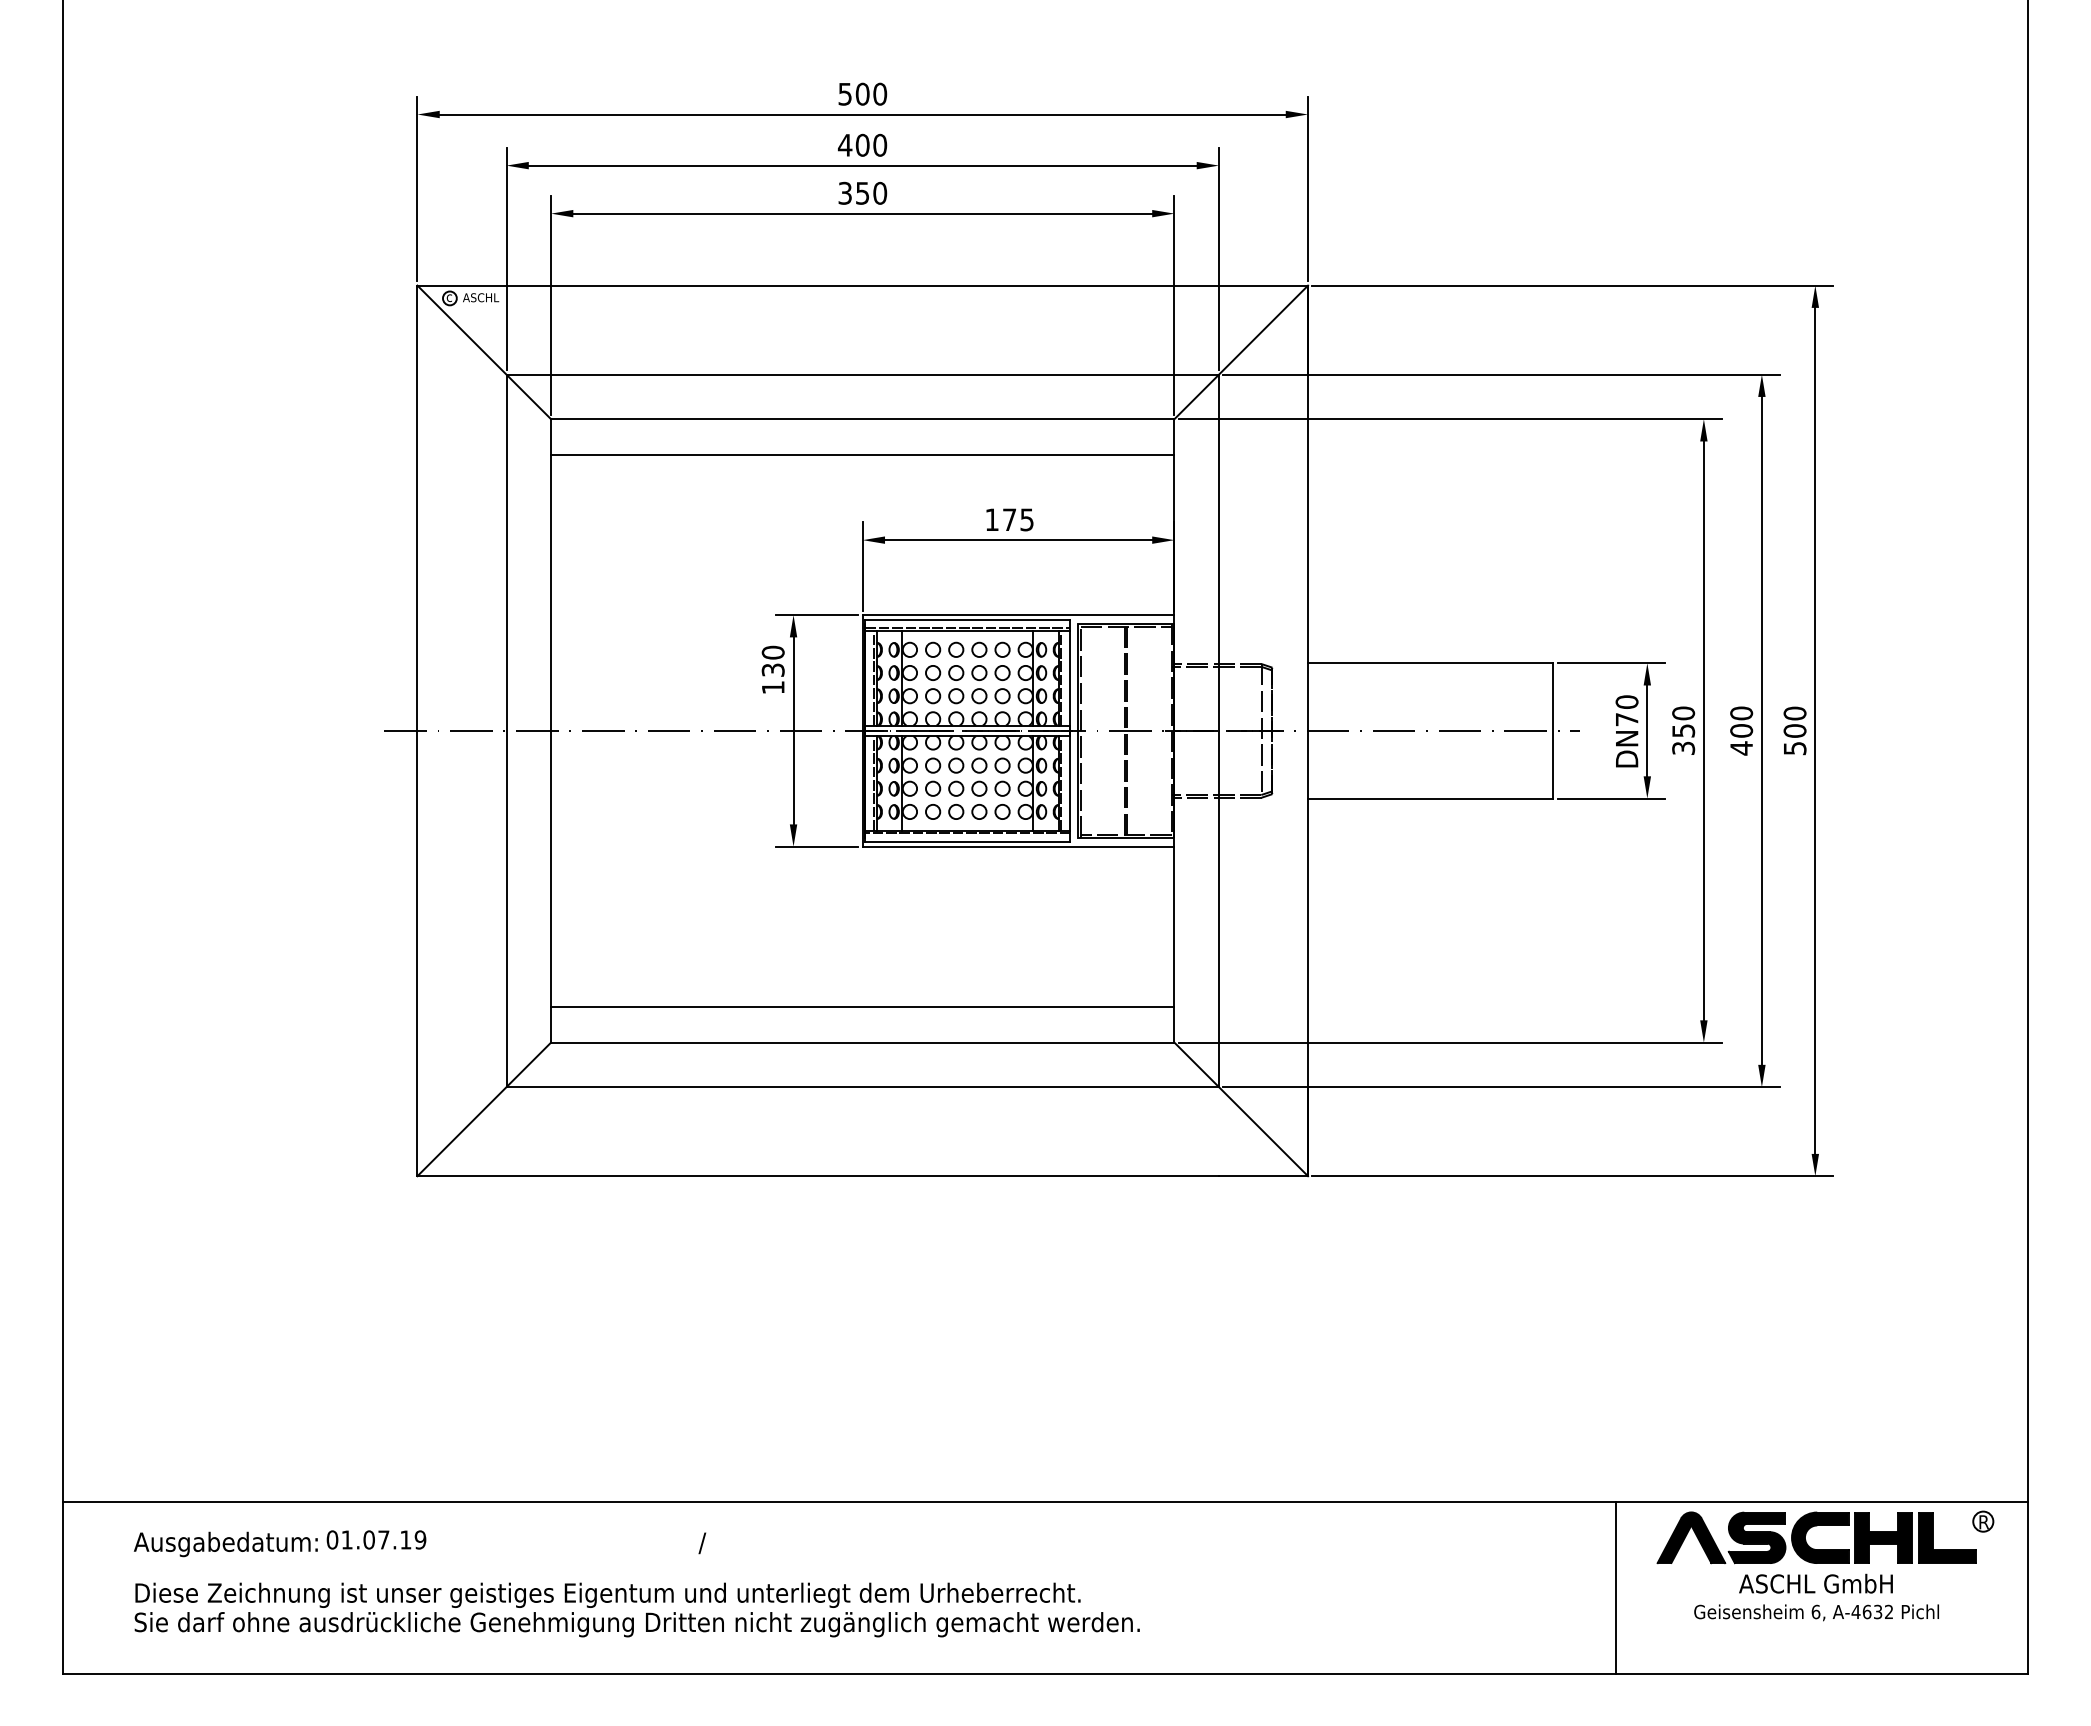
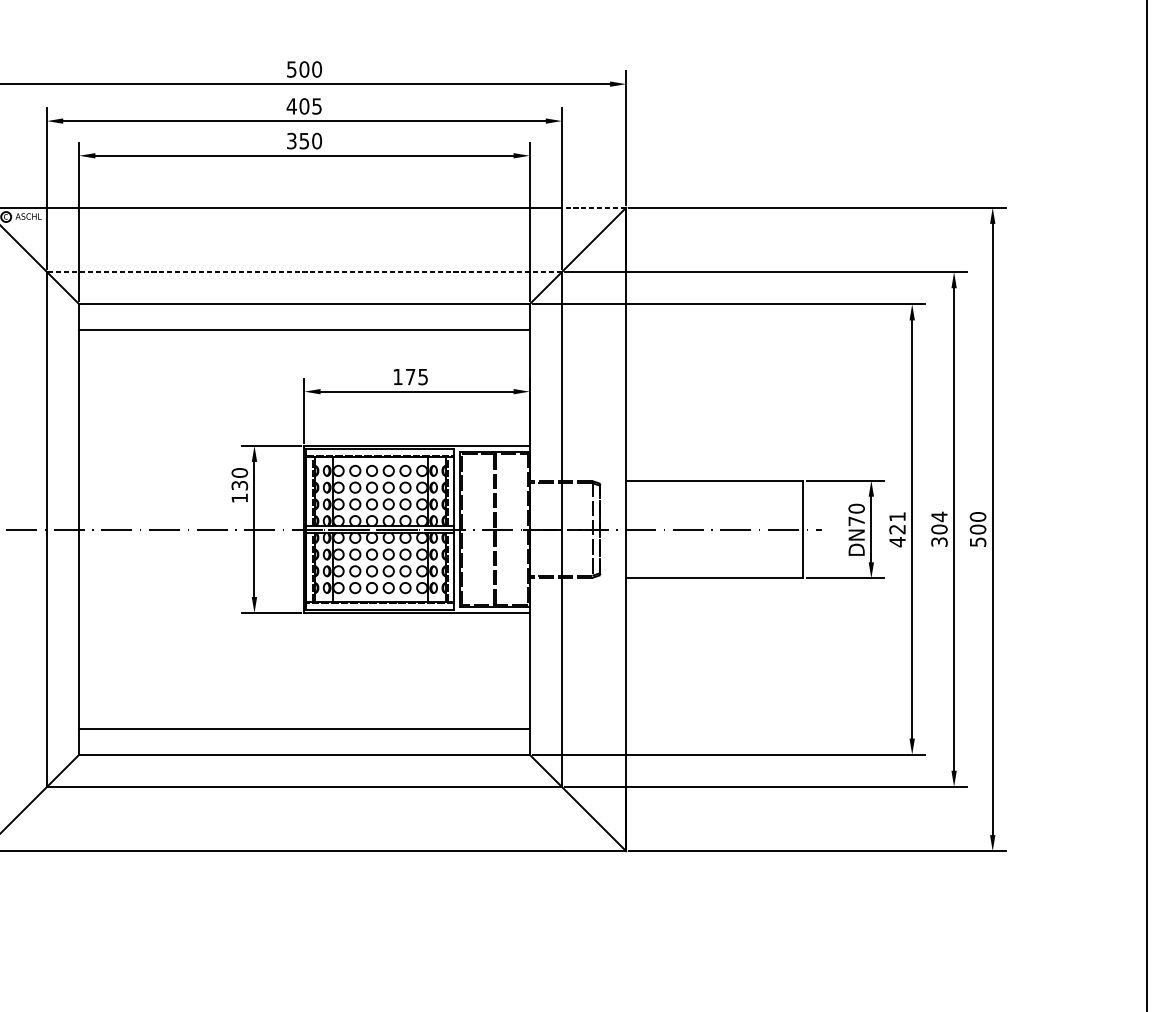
text: (880, 144) -> (317, 105), 400 -> 405
line: (1263, 285) -> (594, 207), solid -> dashed
line: (862, 374) -> (304, 271), solid -> dashed
text: (1683, 730) -> (897, 529), 350 -> 421
text: (1741, 730) -> (939, 529), 400 -> 304

